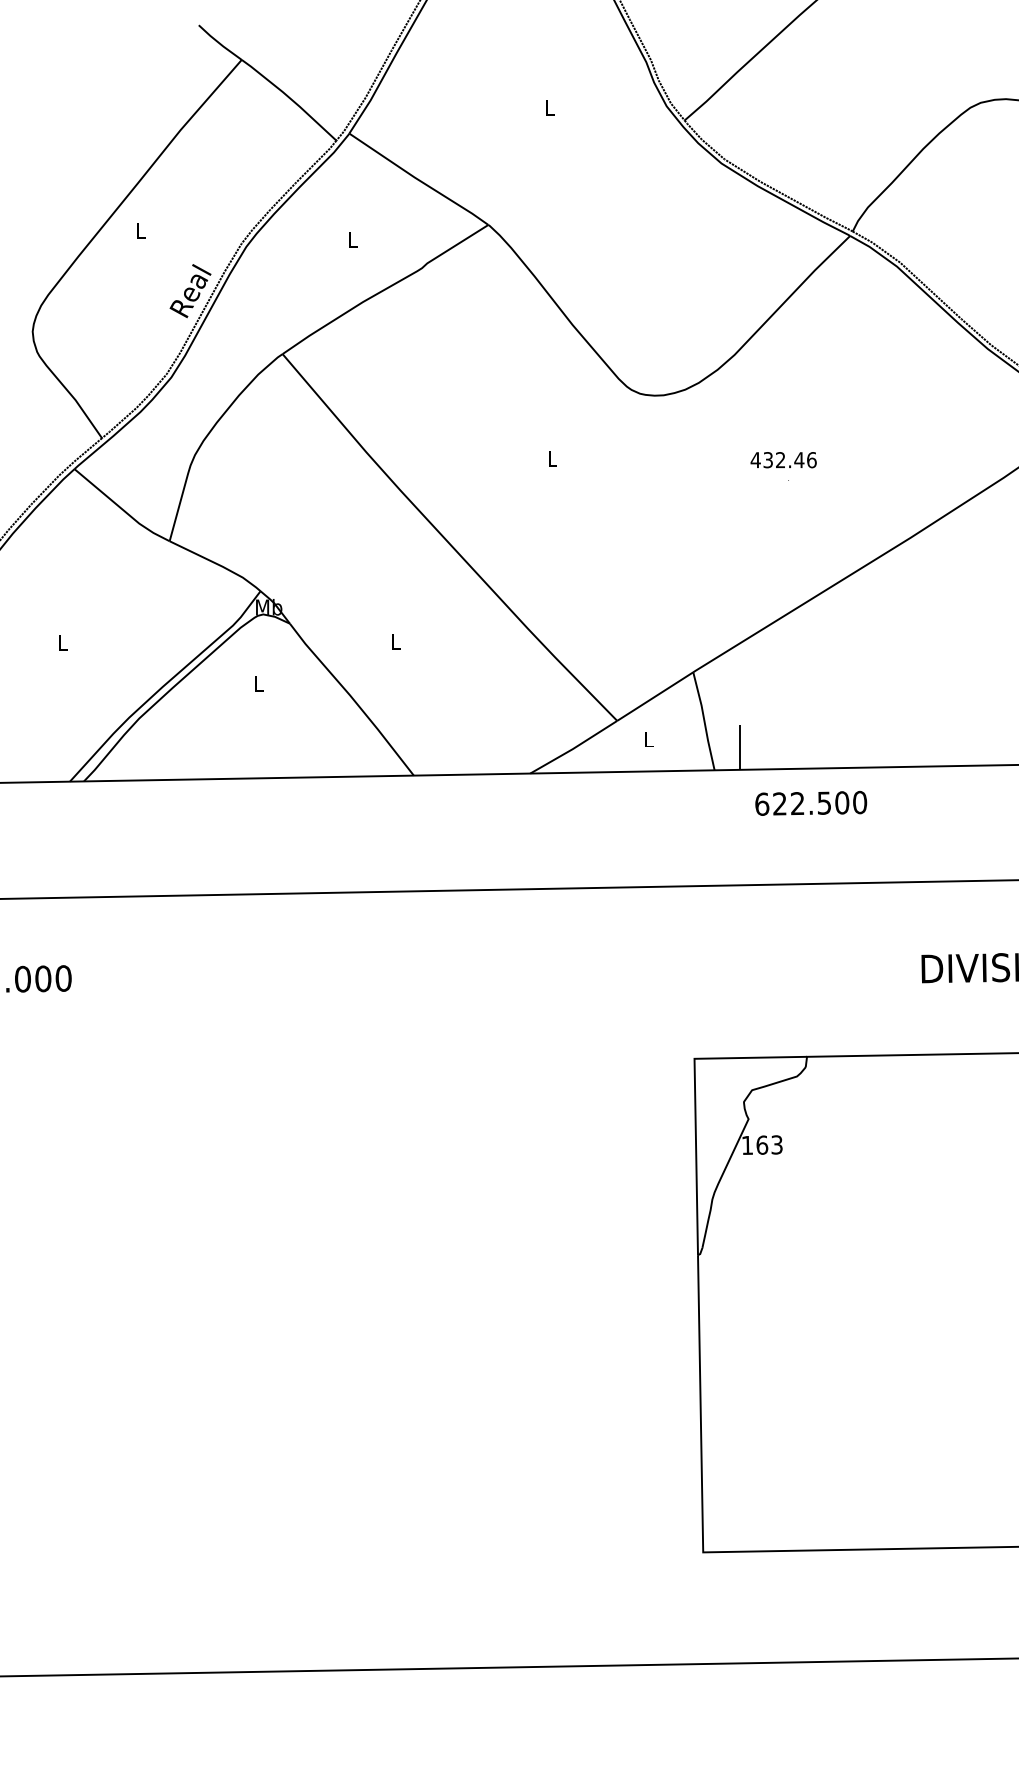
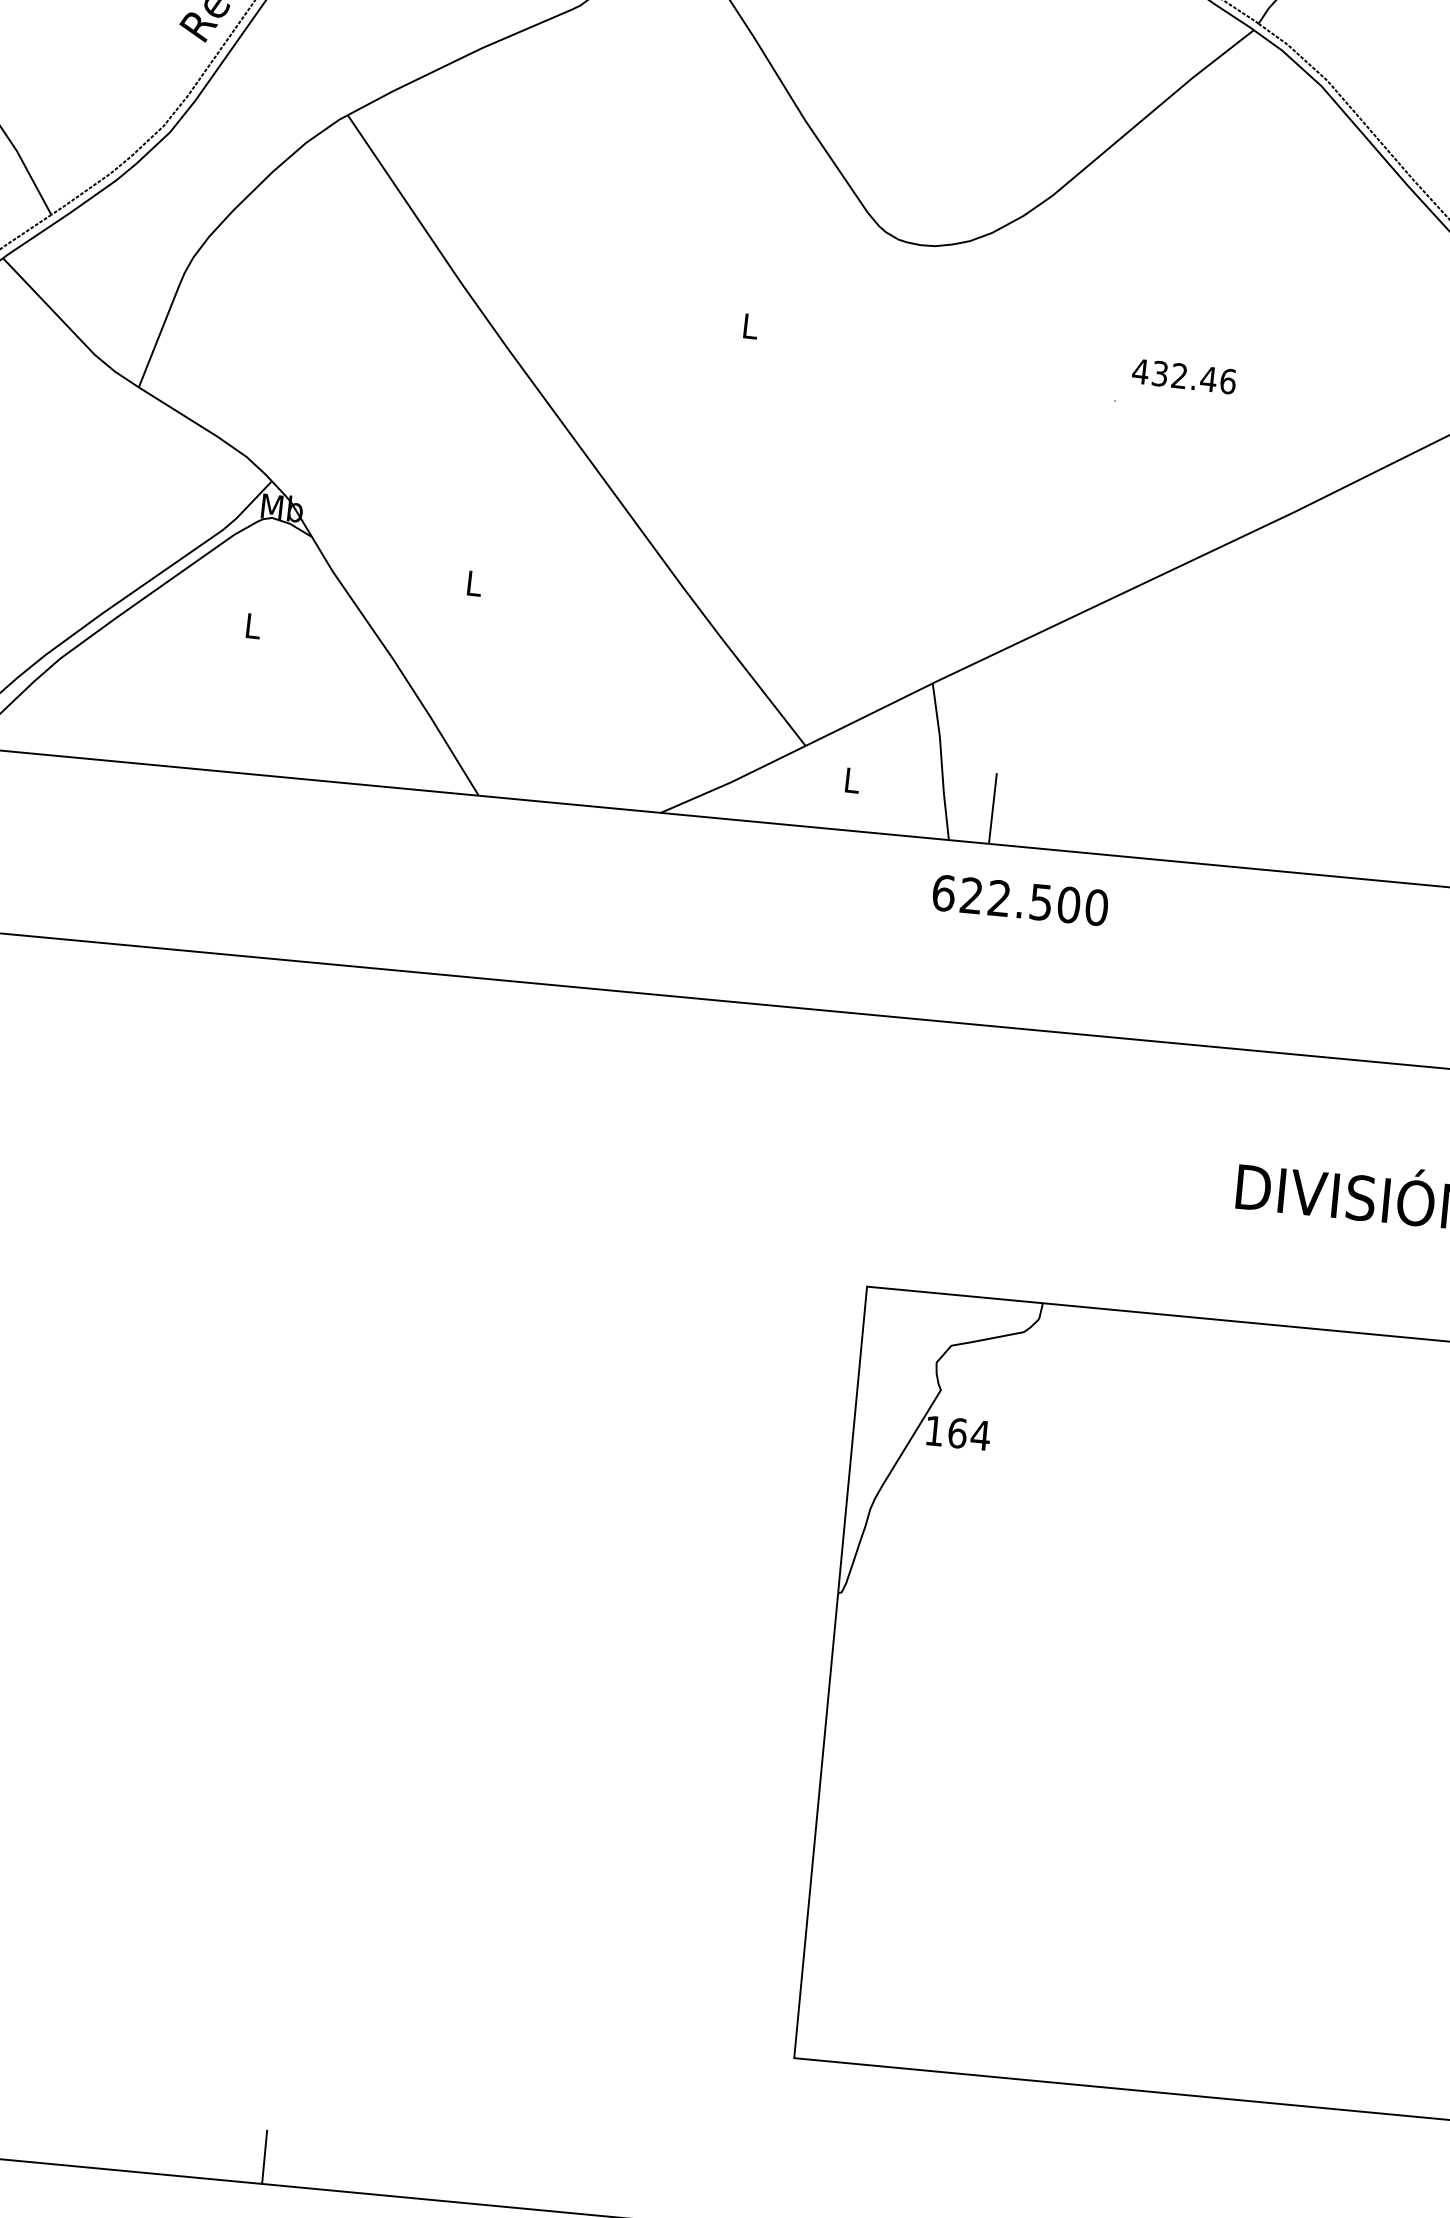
text: (783, 460) -> (1183, 377), moved
text: (811, 803) -> (1020, 900), moved
text: (777, 1144) -> (981, 1434), 163 -> 164
line: (374, 1652) -> (263, 2156), added

